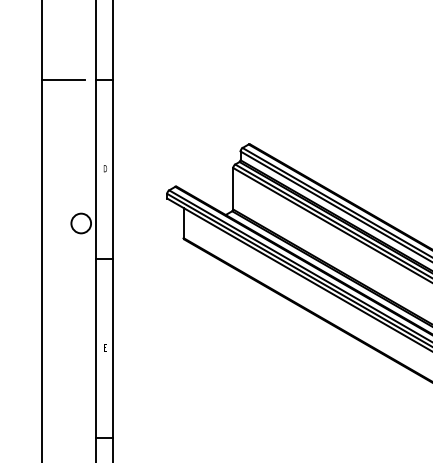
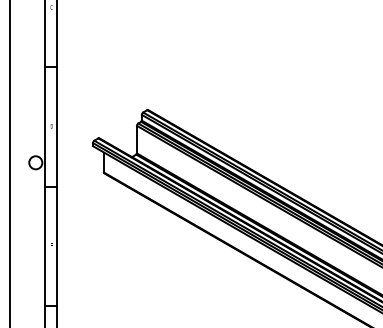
line: (62, 80) -> (23, 67), removed

